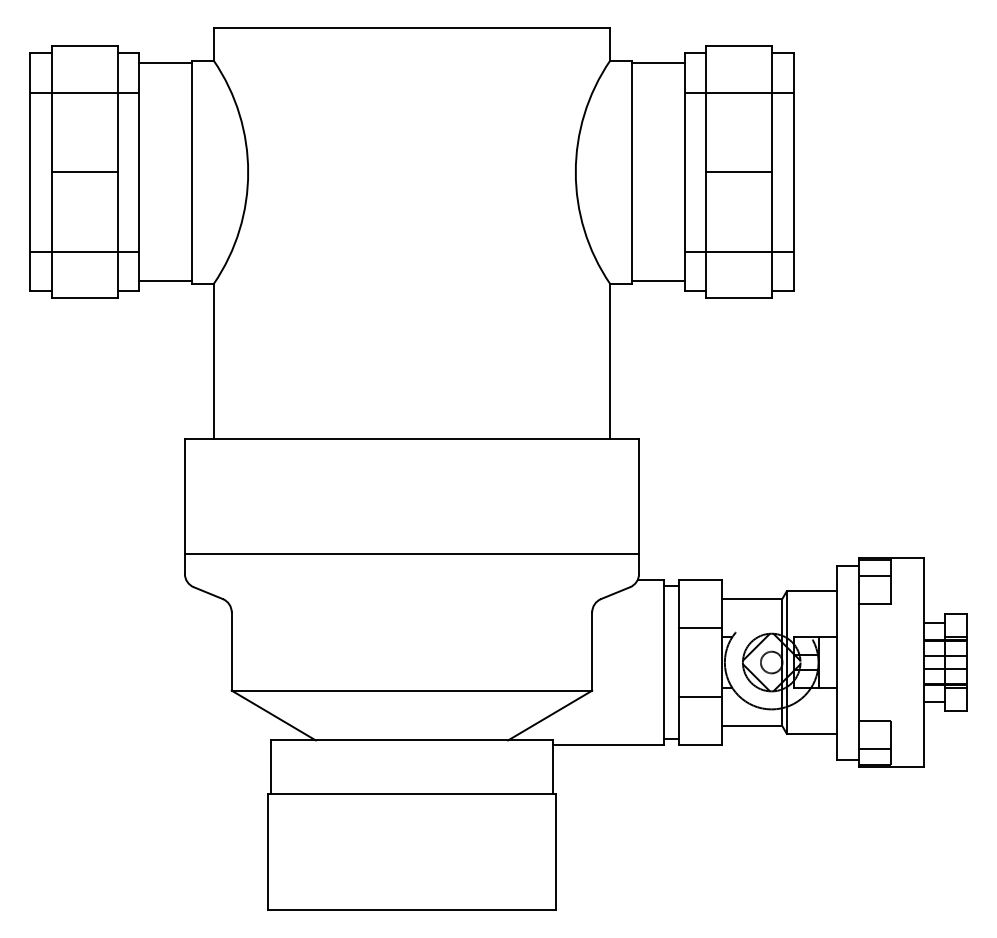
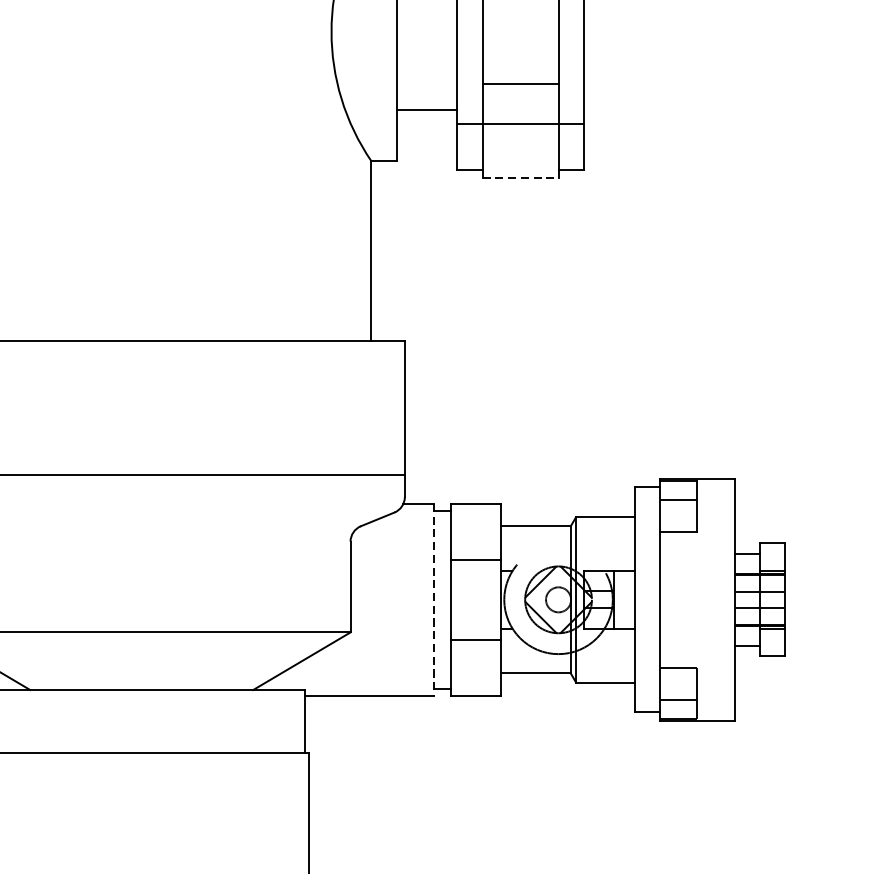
line: (739, 172) -> (521, 84), moved
line: (657, 281) -> (426, 110), moved
line: (739, 298) -> (521, 178), solid -> dashed
line: (664, 662) -> (434, 599), solid -> dashed

